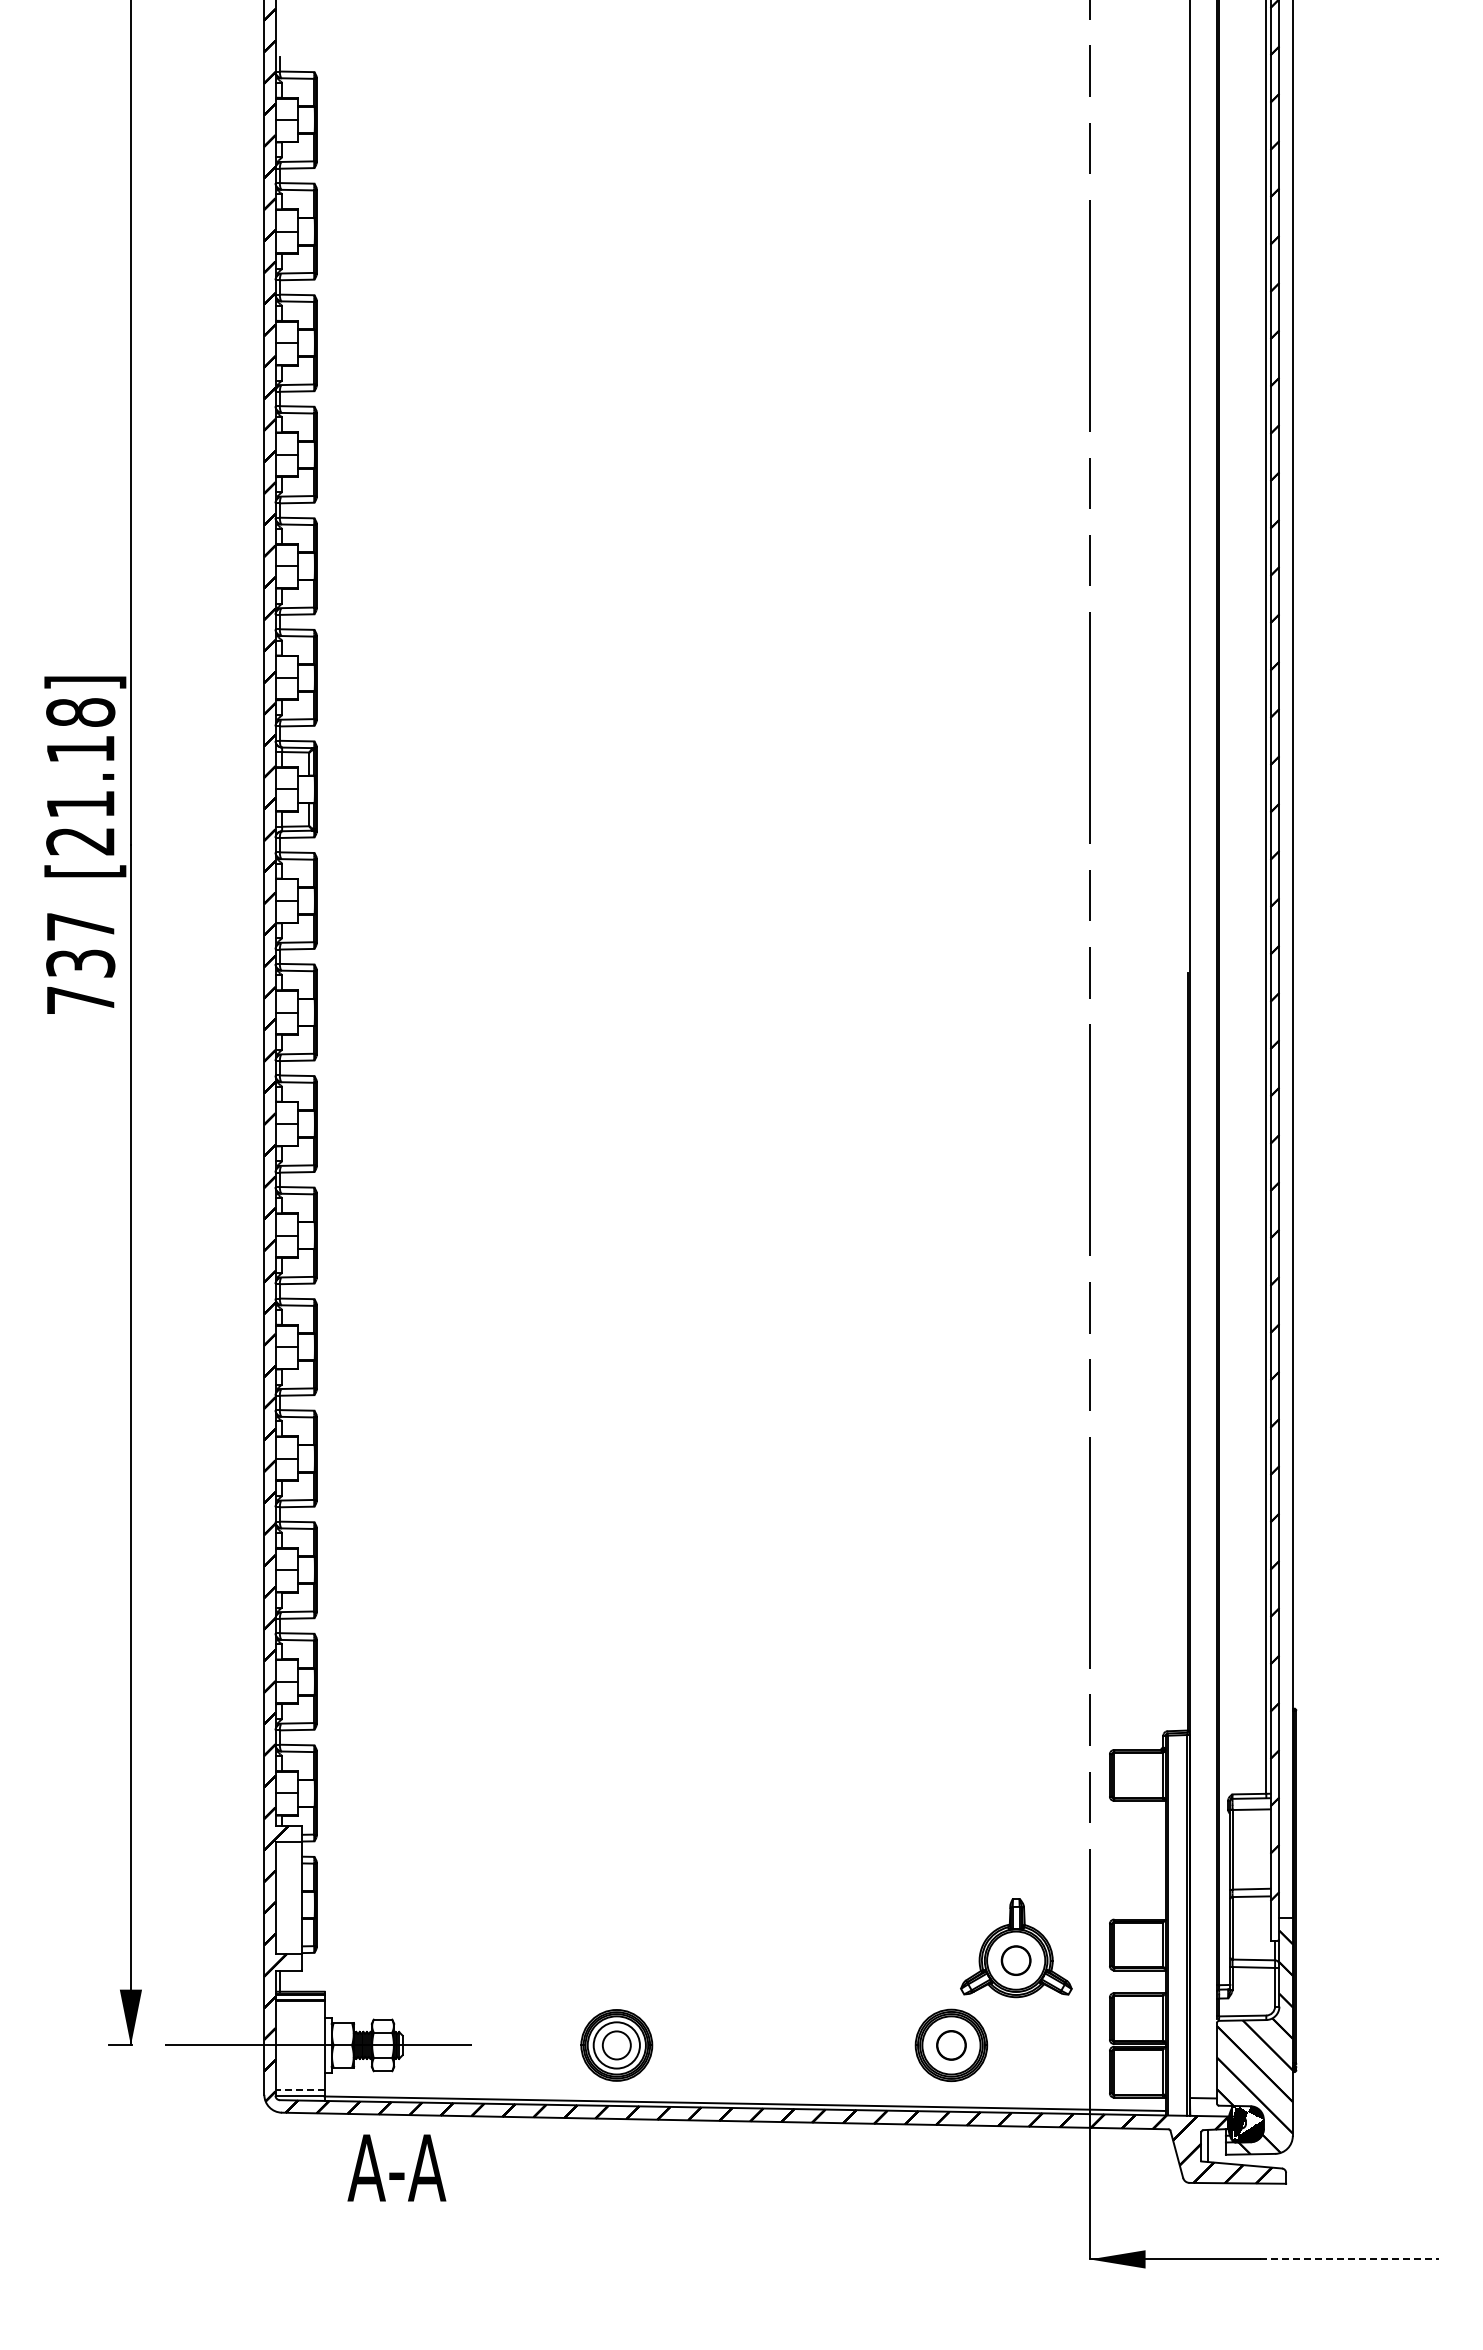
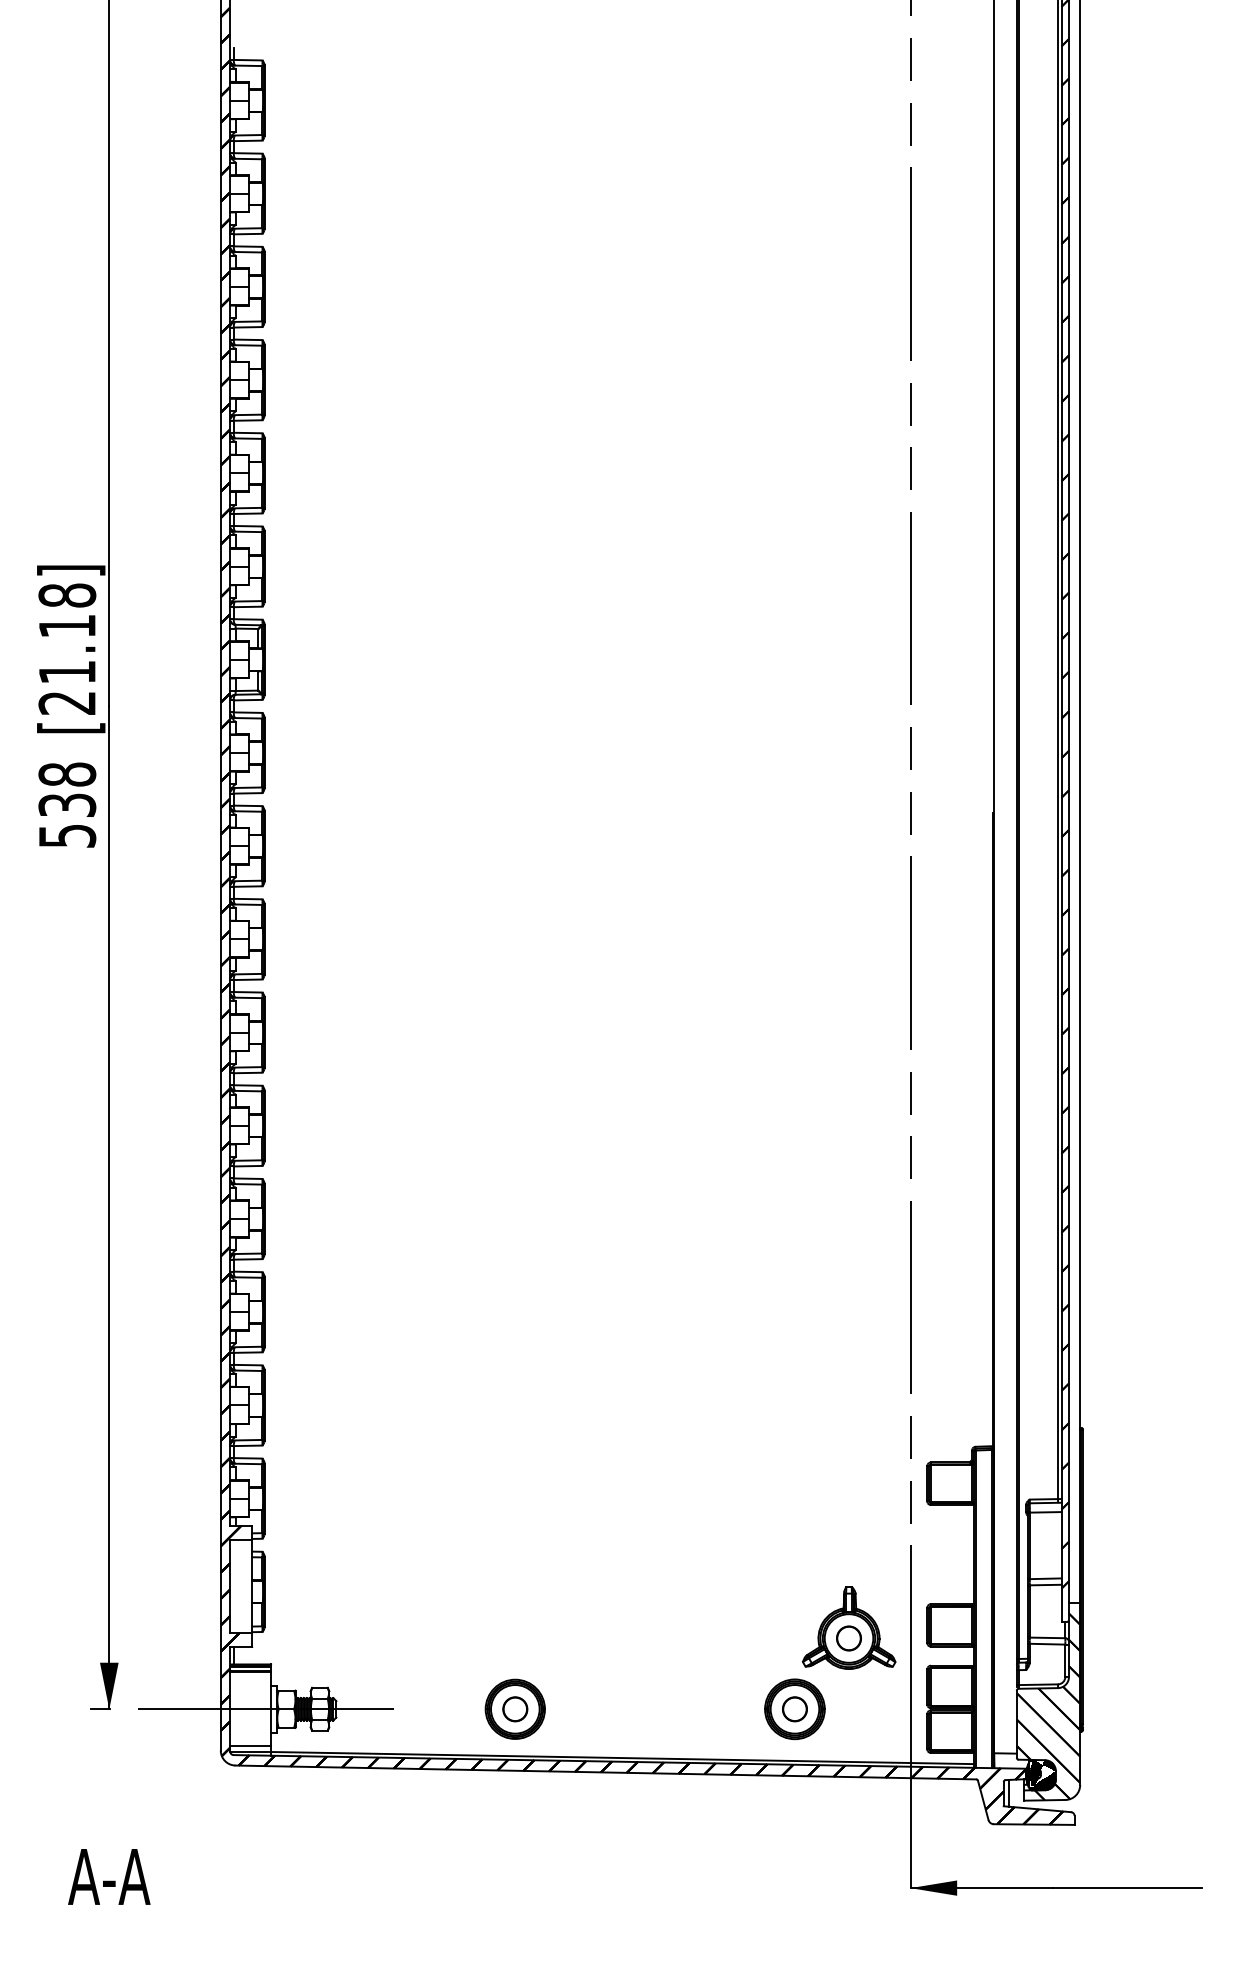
text: (80, 963) -> (67, 805), 737 -> 538
circle: (616, 2044) -> (515, 1708), size x0.62
line: (300, 2089) -> (251, 1746), dashed -> solid
text: (396, 2167) -> (108, 1876), moved
line: (1349, 2259) -> (1127, 1888), dashed -> solid

